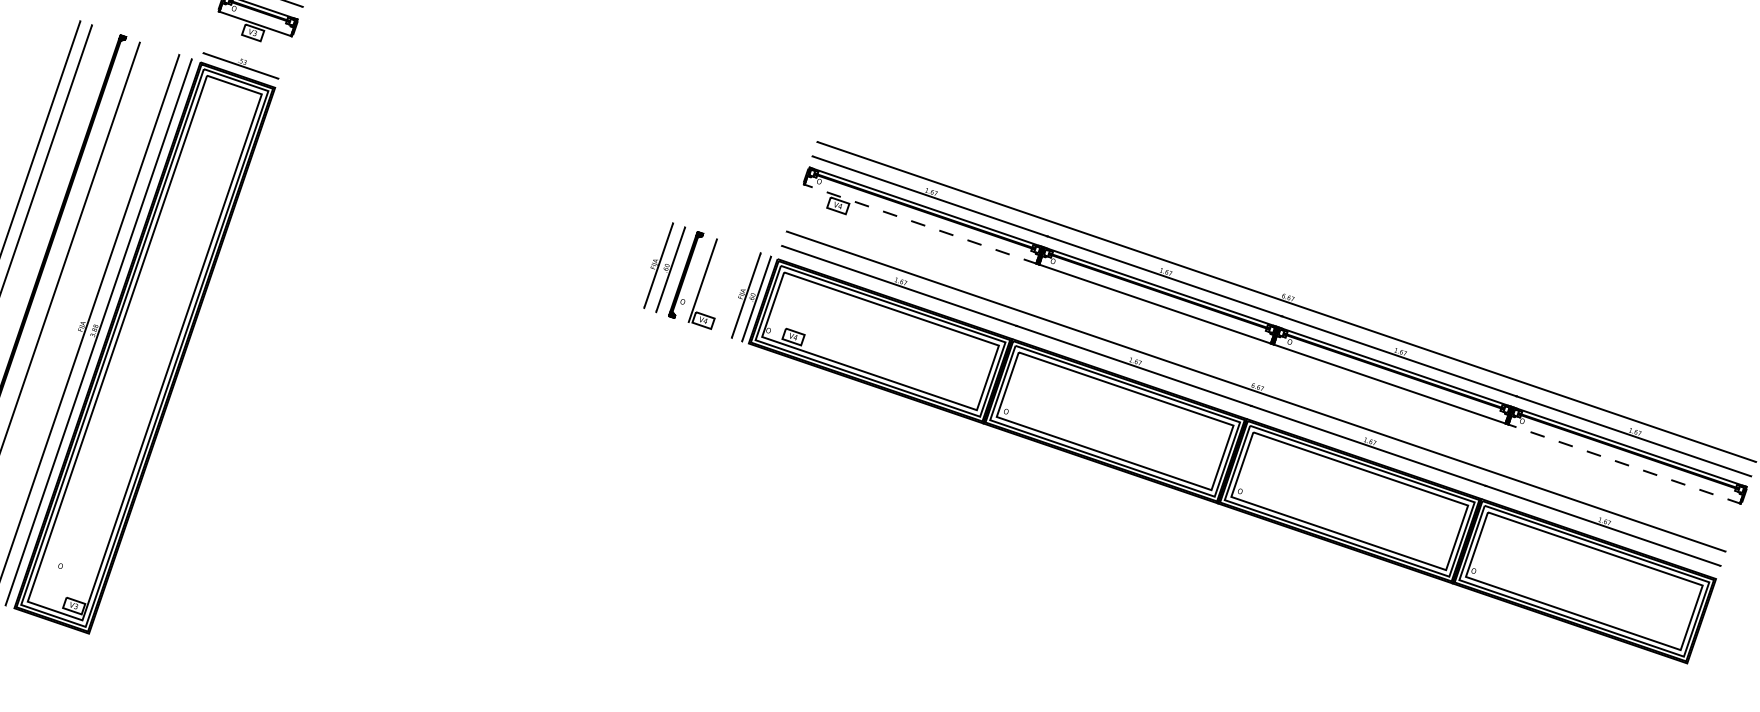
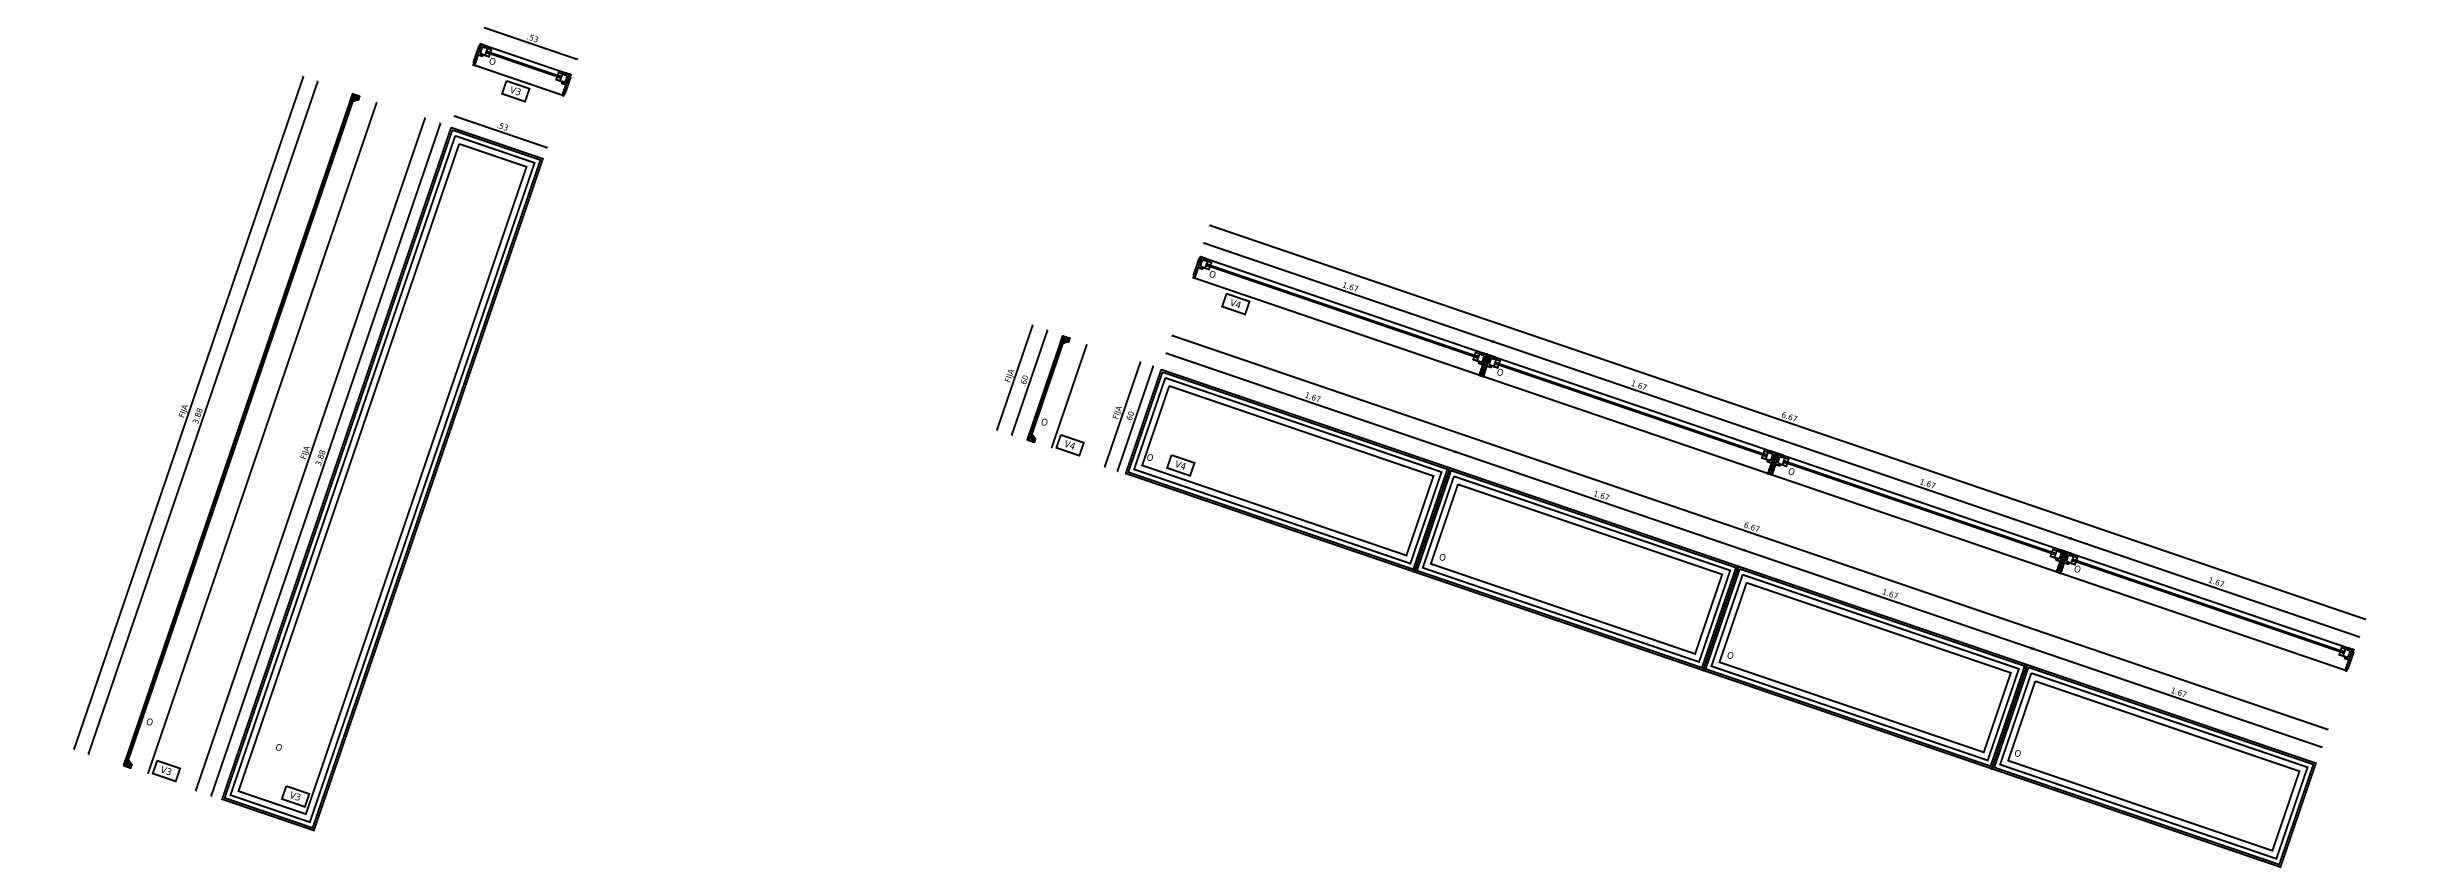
line: (920, 224) -> (1336, 326), dashed -> solid
line: (1623, 463) -> (2202, 621), dashed -> solid

